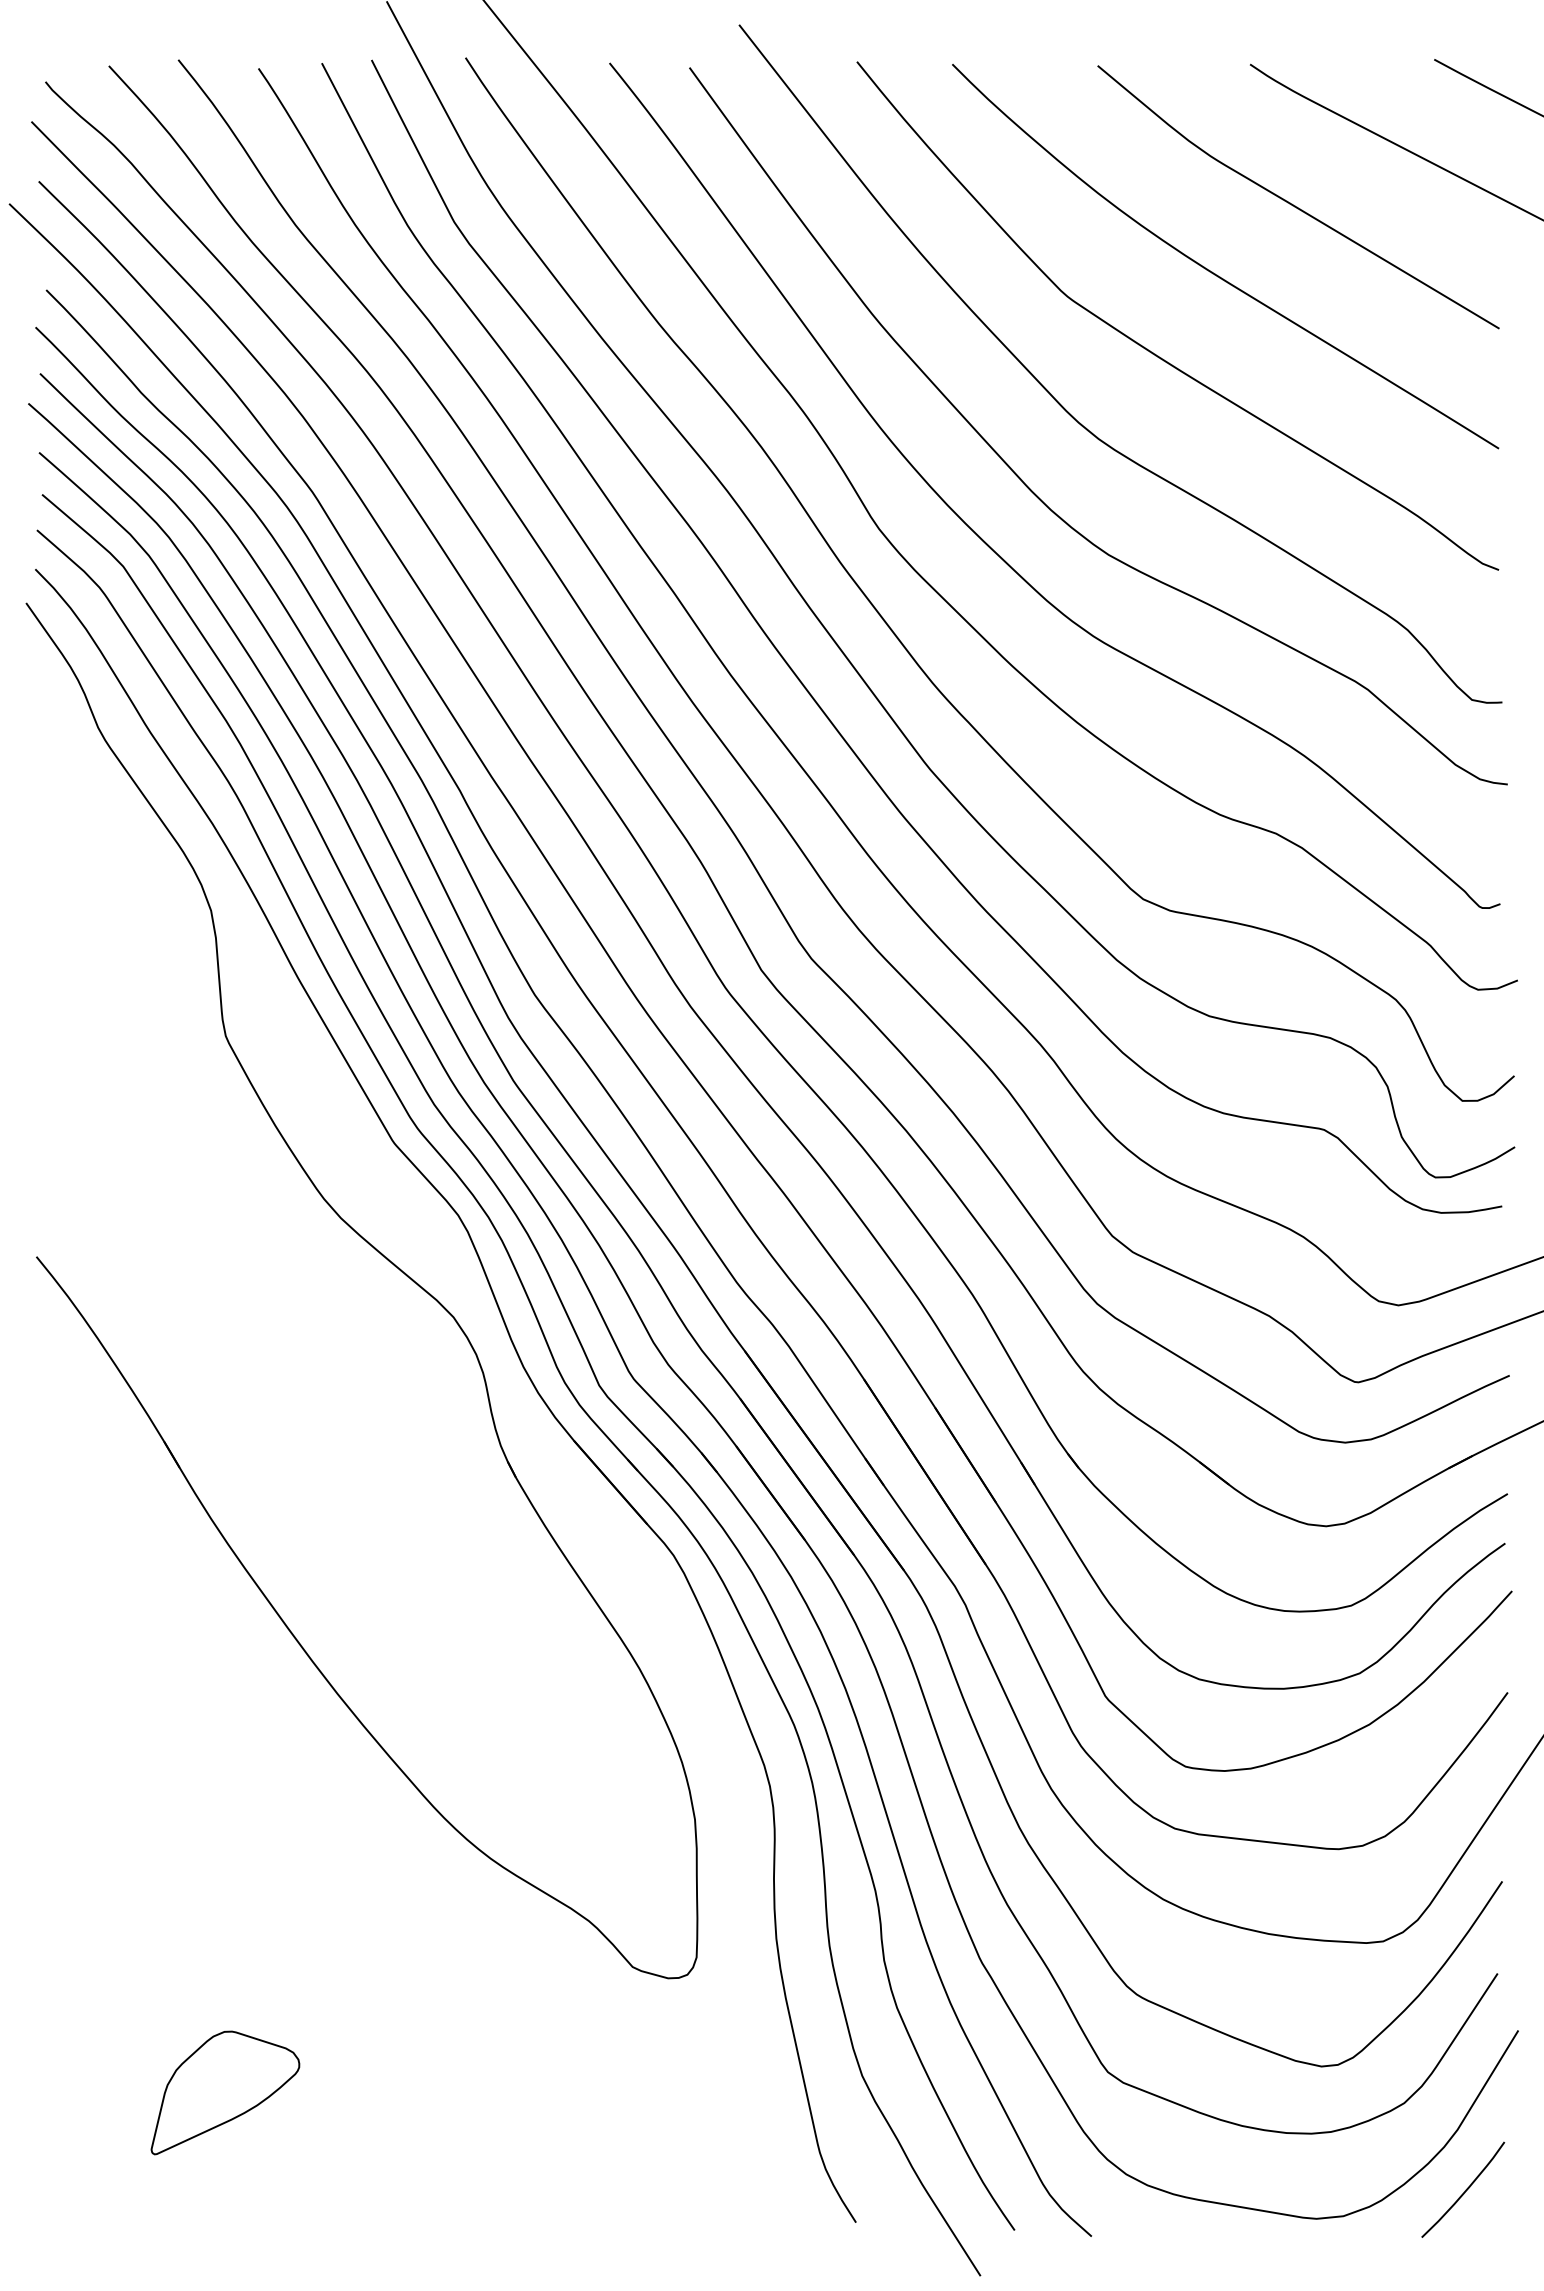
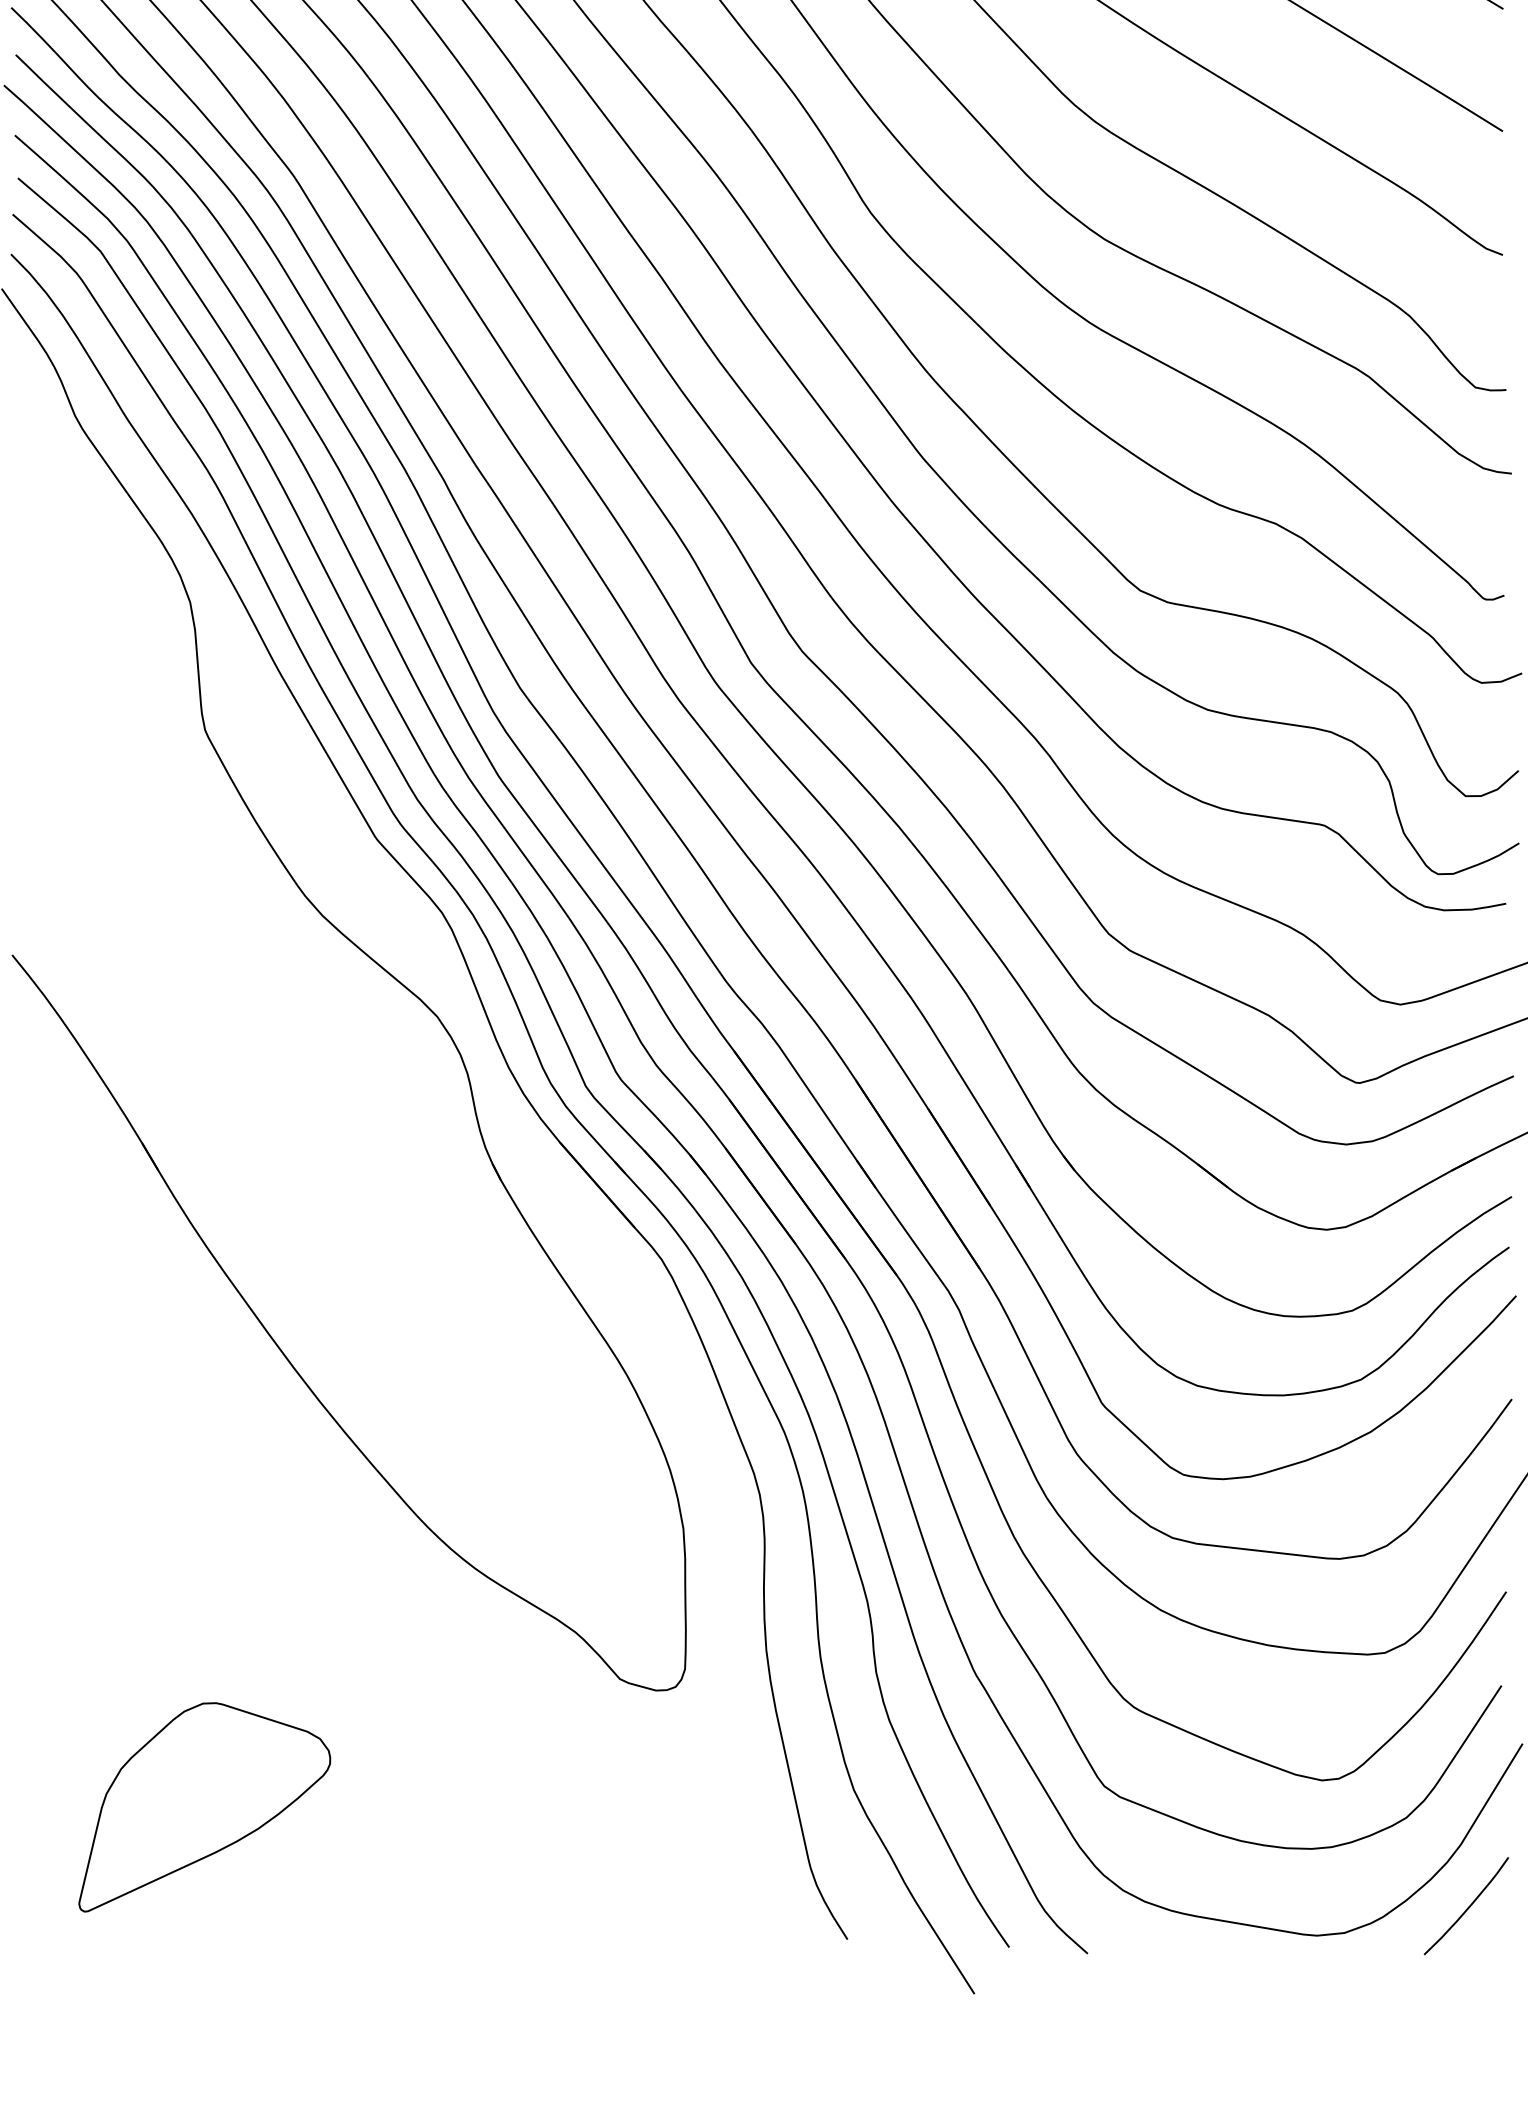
part: (225, 2092) -> (204, 1806), size x1.67

